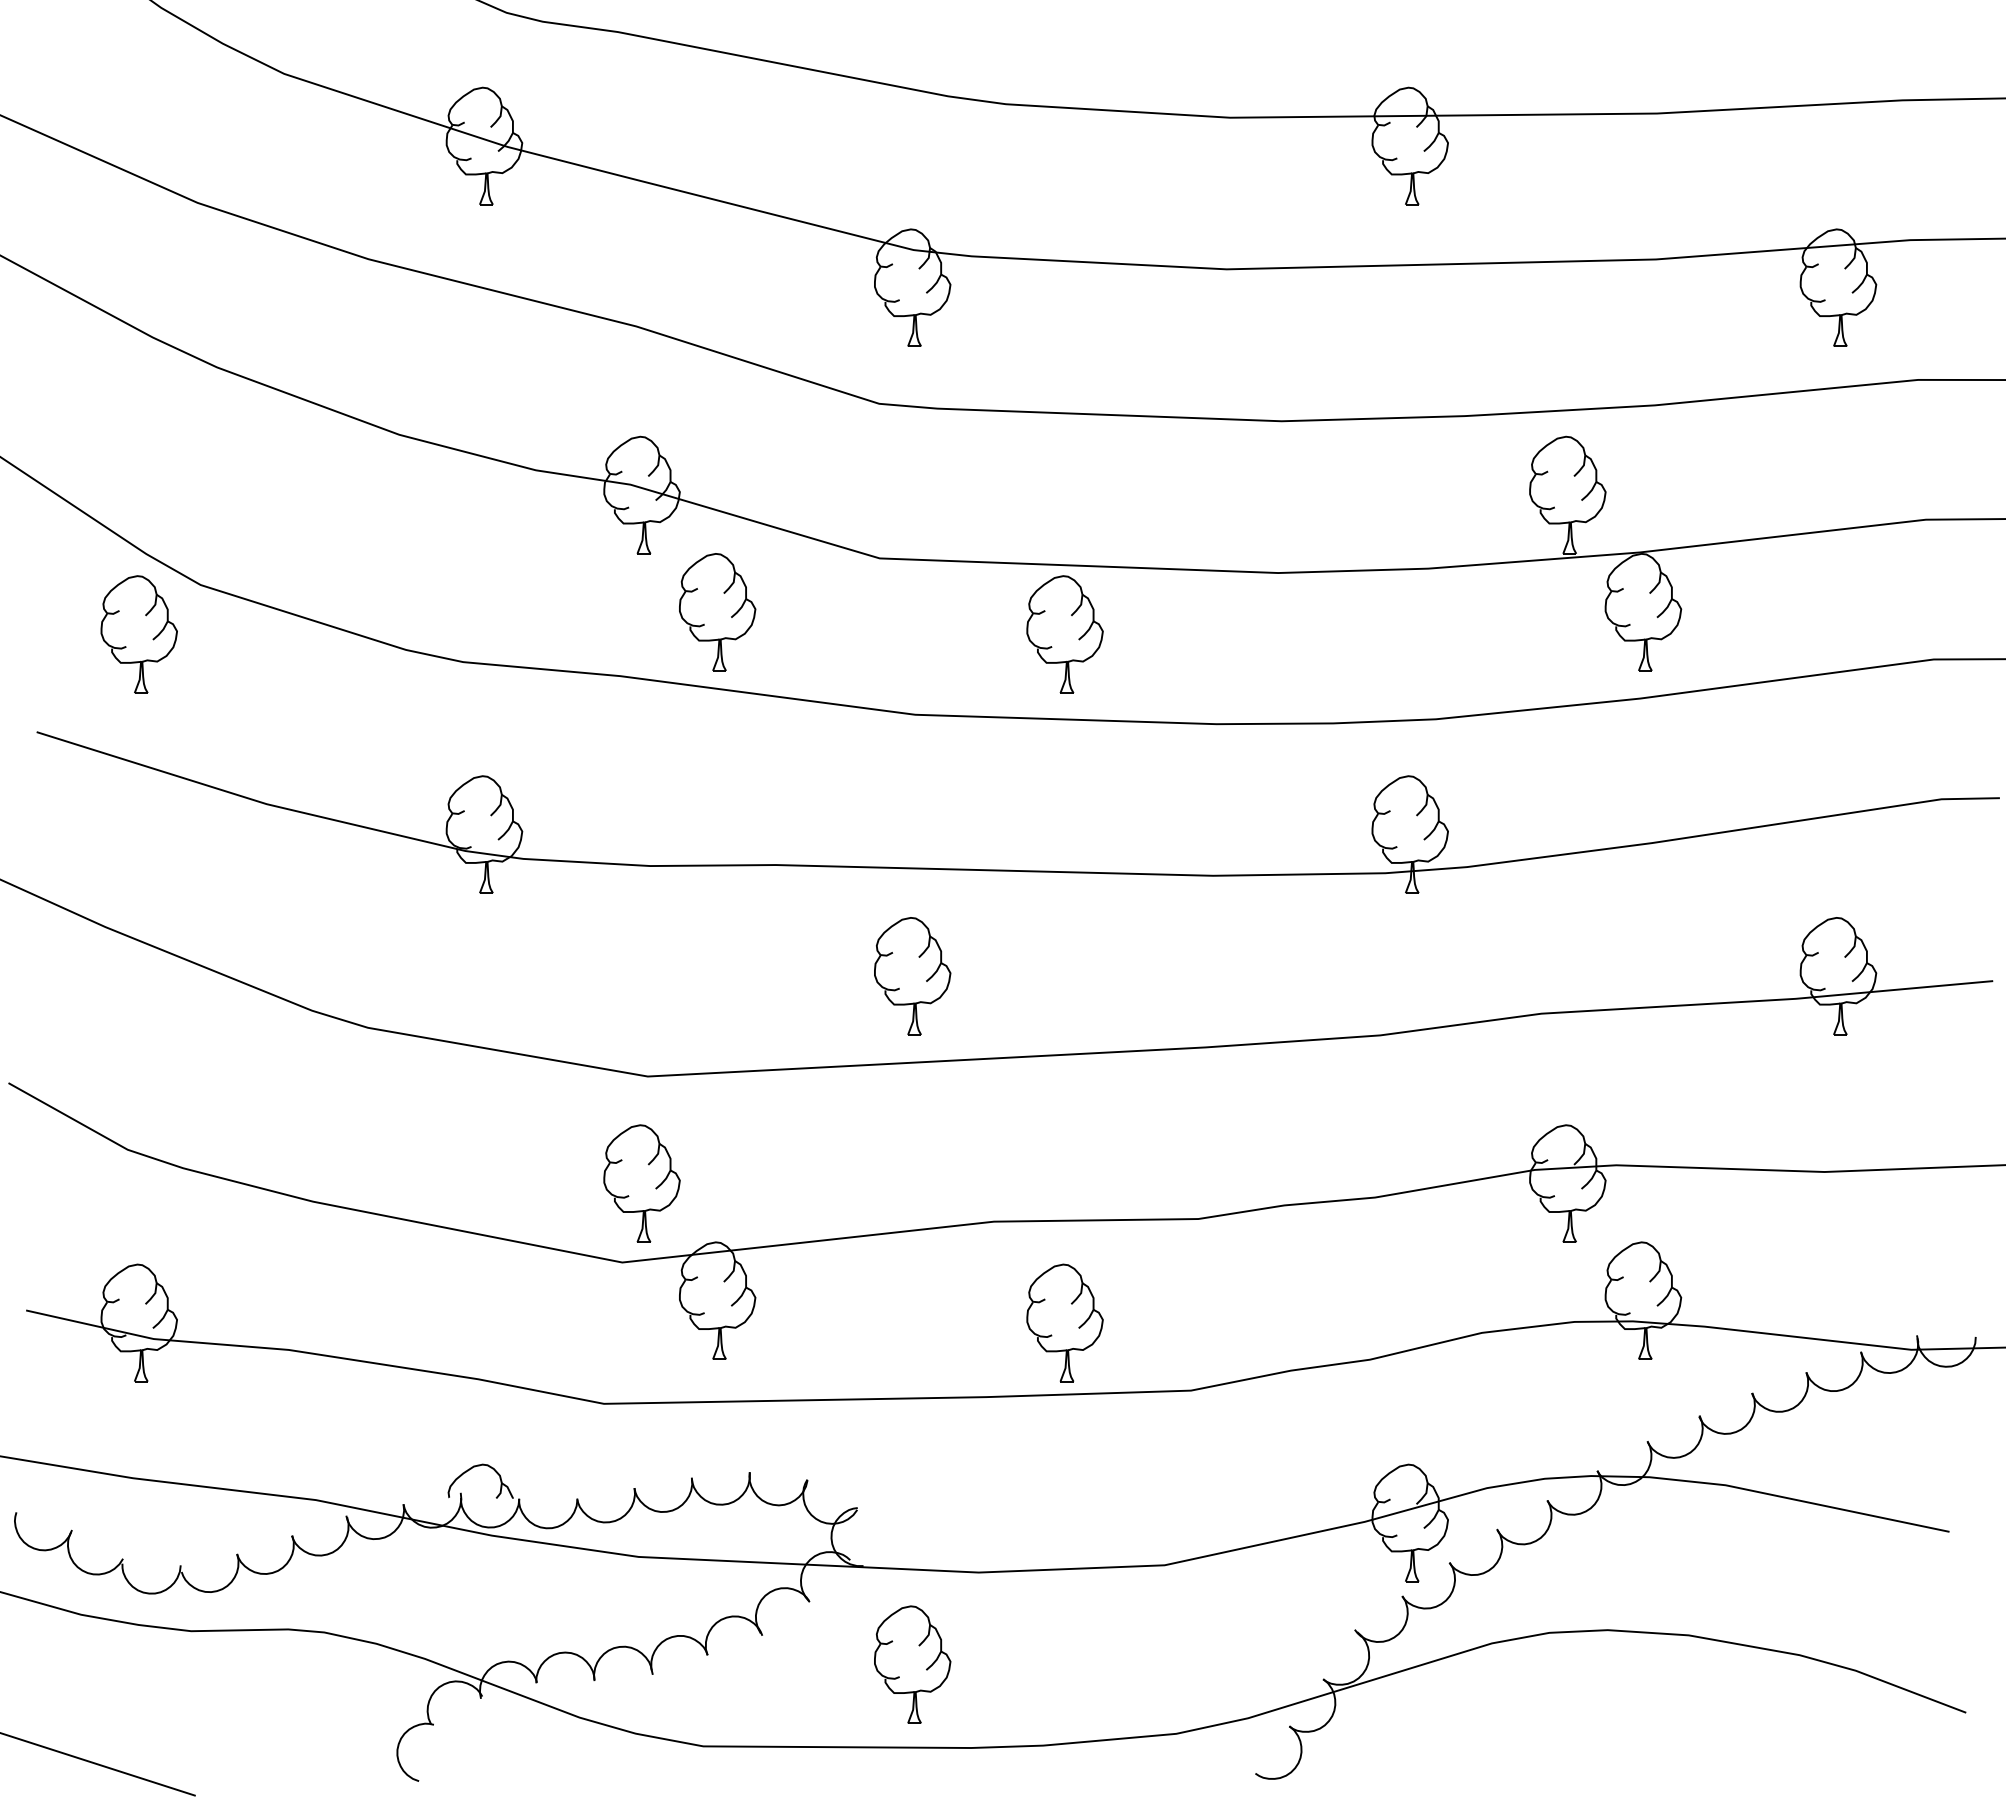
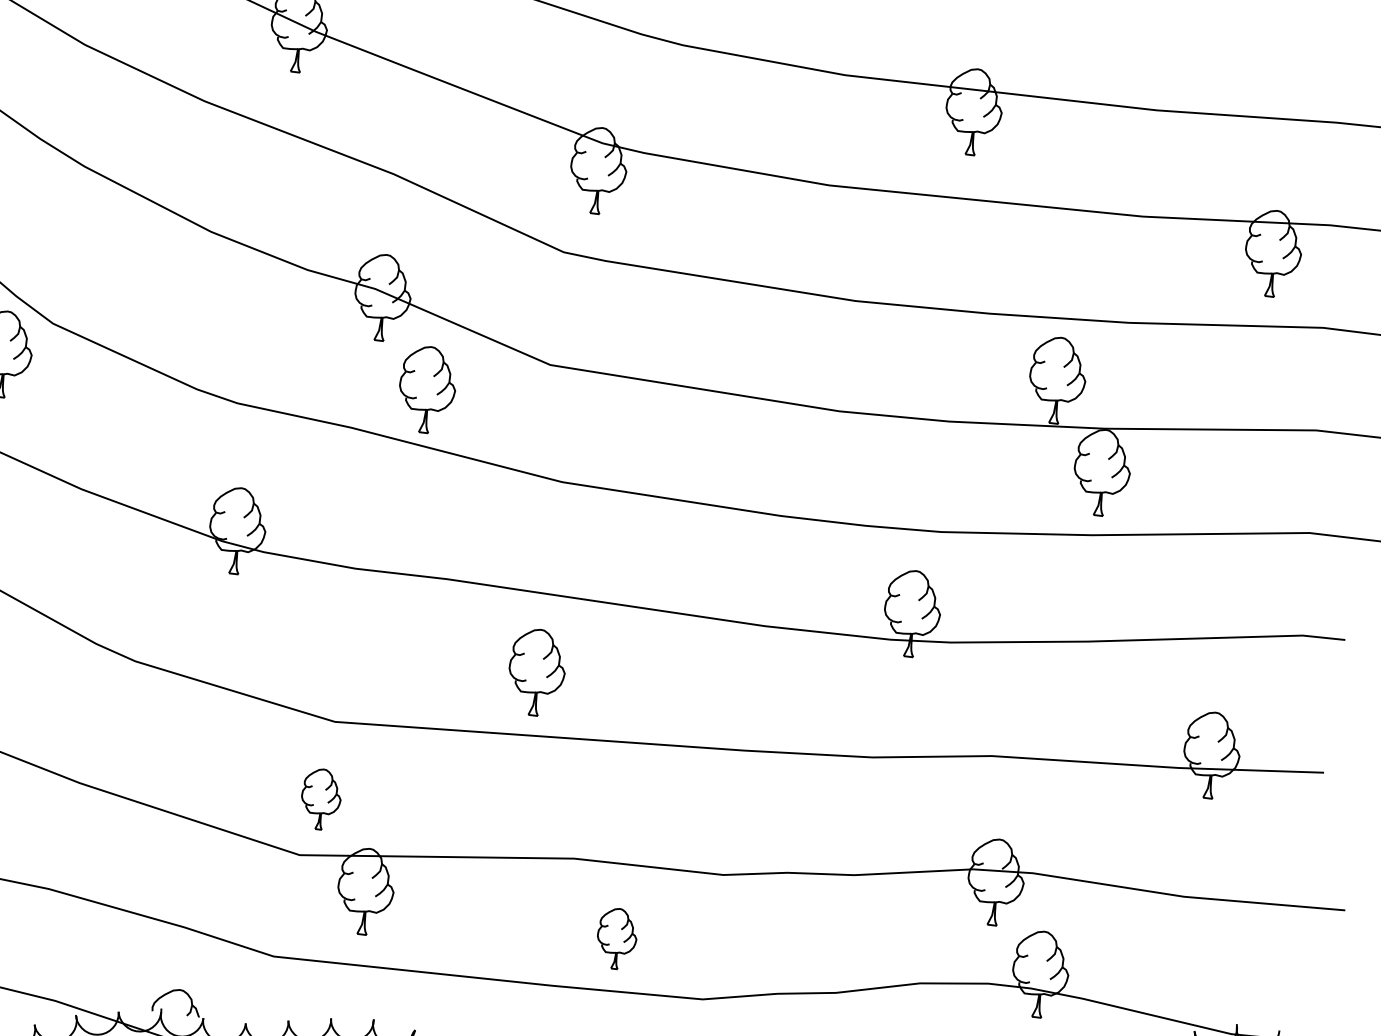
part: (1064, 634) -> (678, 437), removed
part: (641, 1183) -> (320, 799), size x0.7
part: (1064, 1322) -> (616, 938), size x0.7

